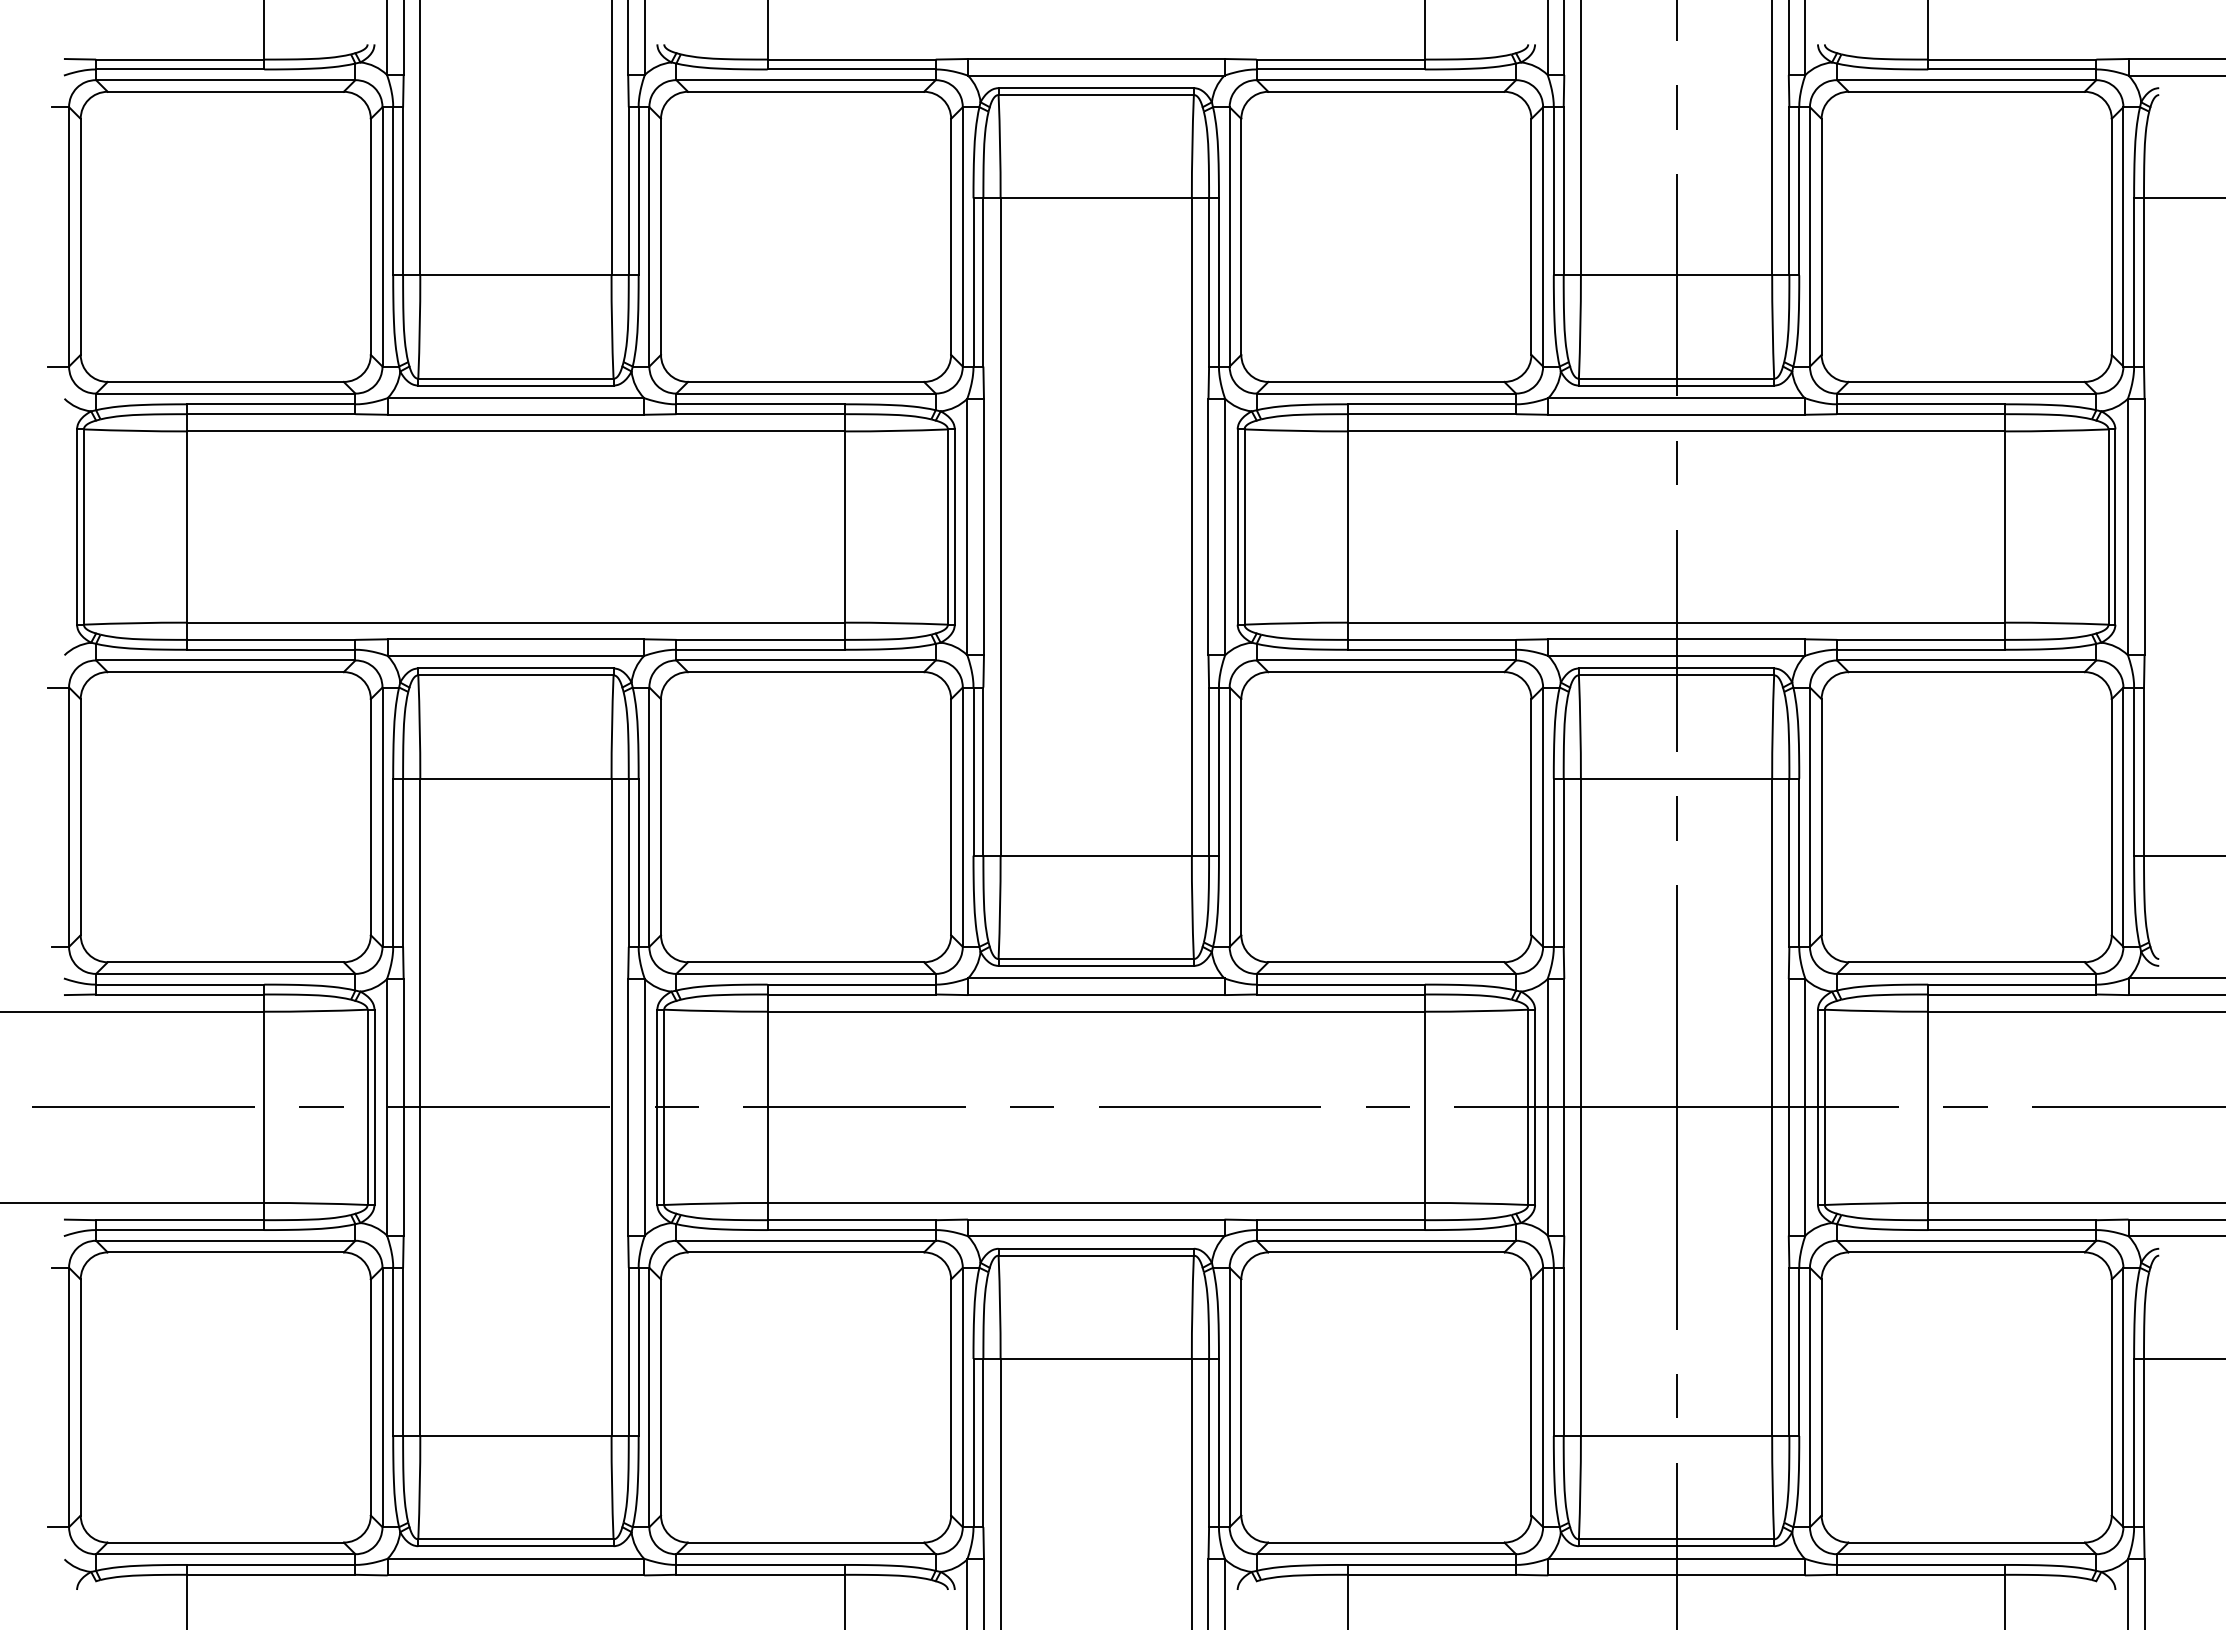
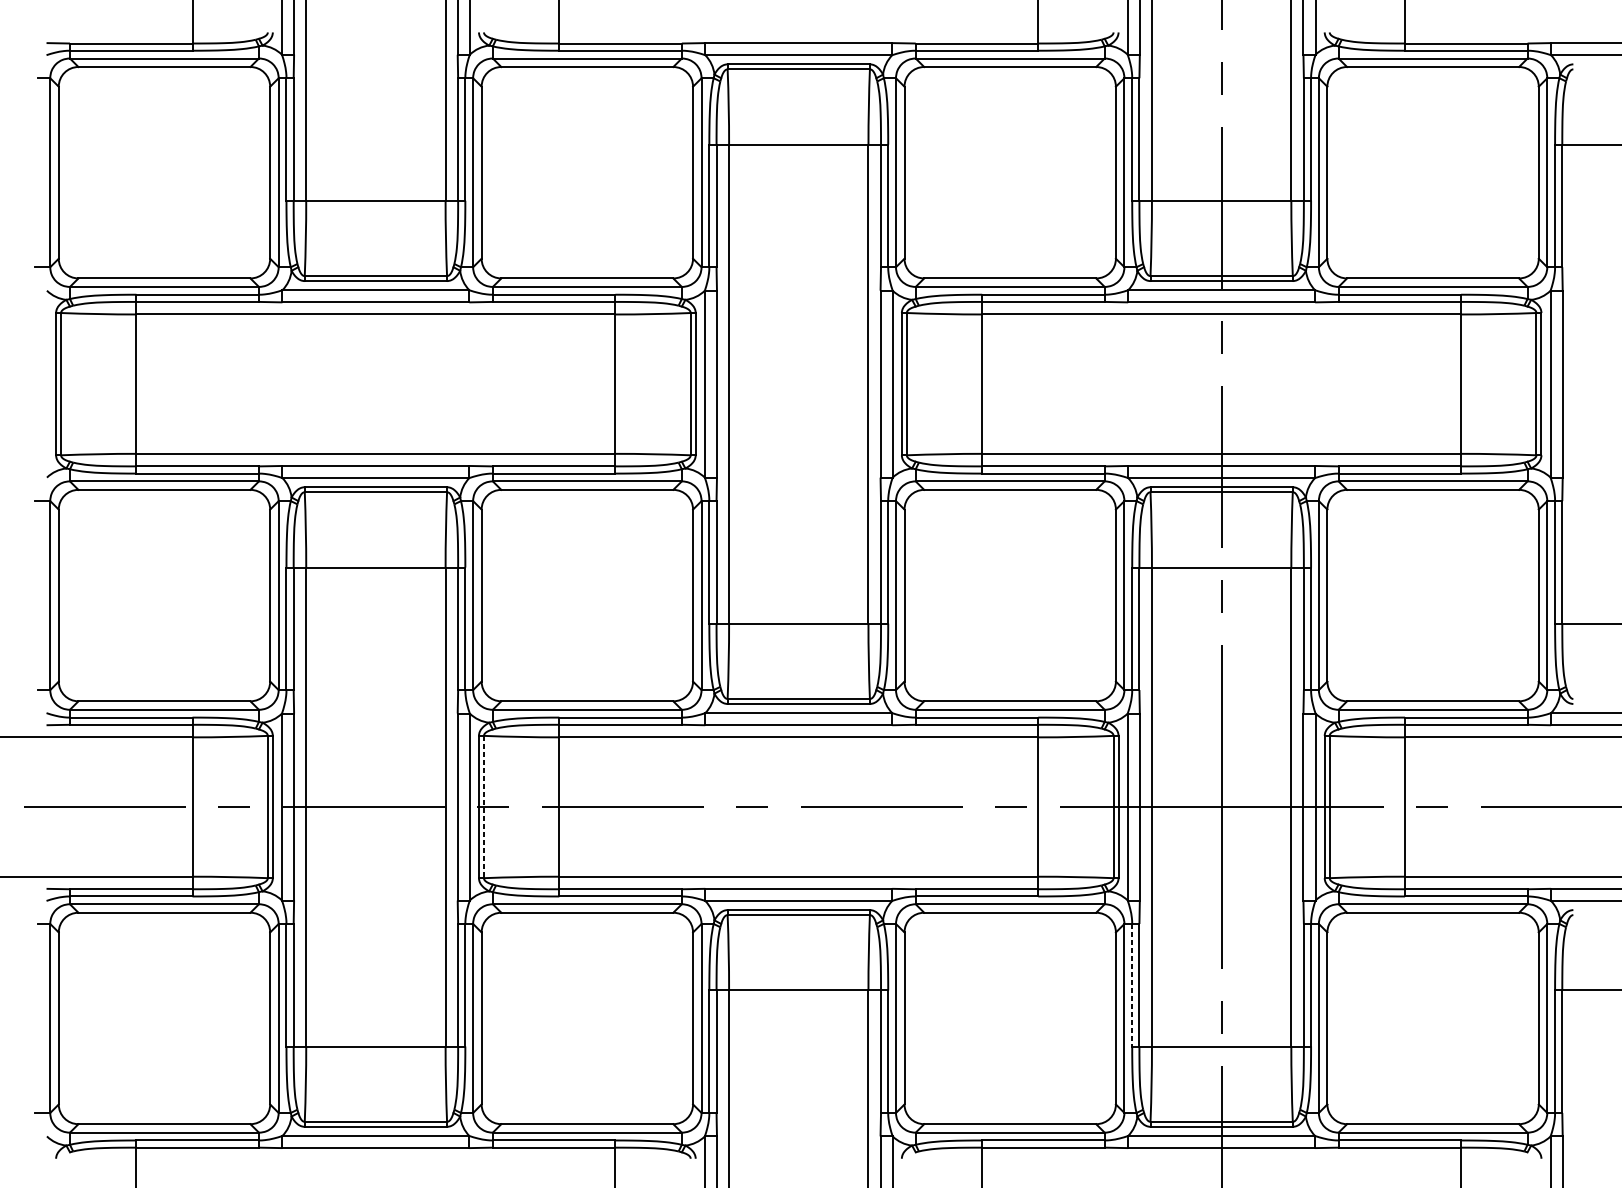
line: (664, 1107) -> (484, 807), solid -> dashed
line: (1553, 1352) -> (1131, 985), solid -> dashed

